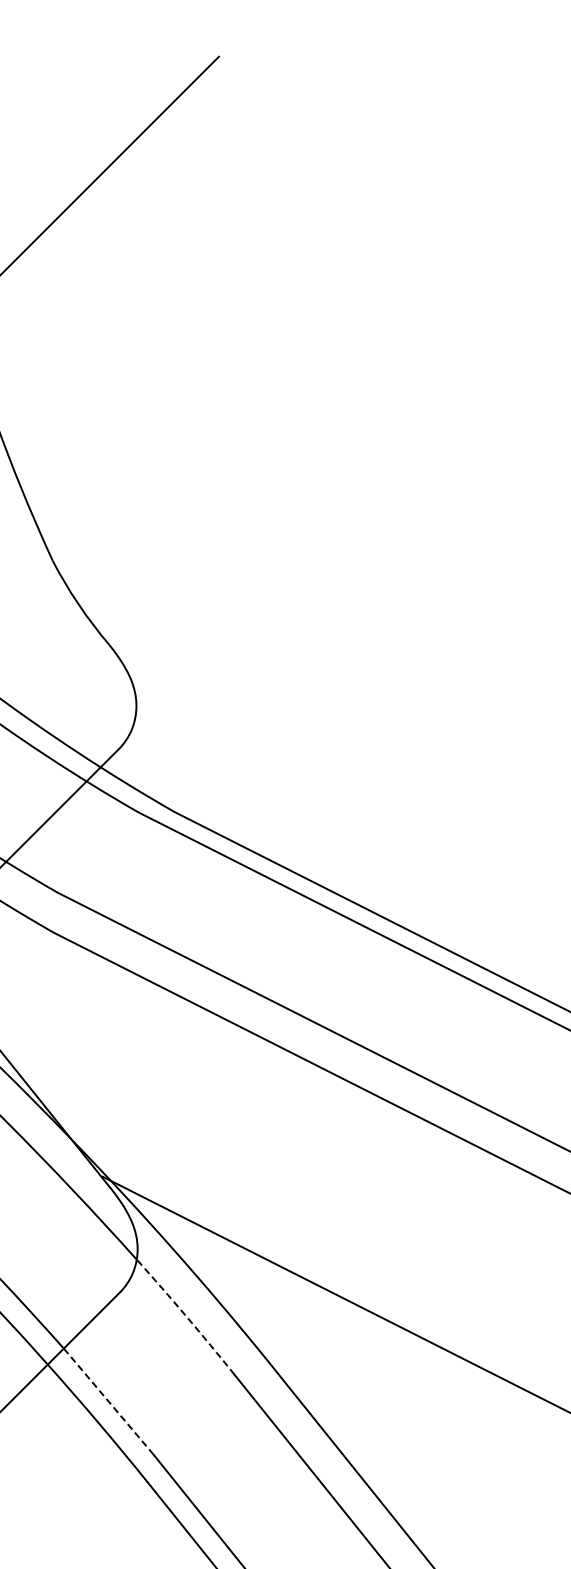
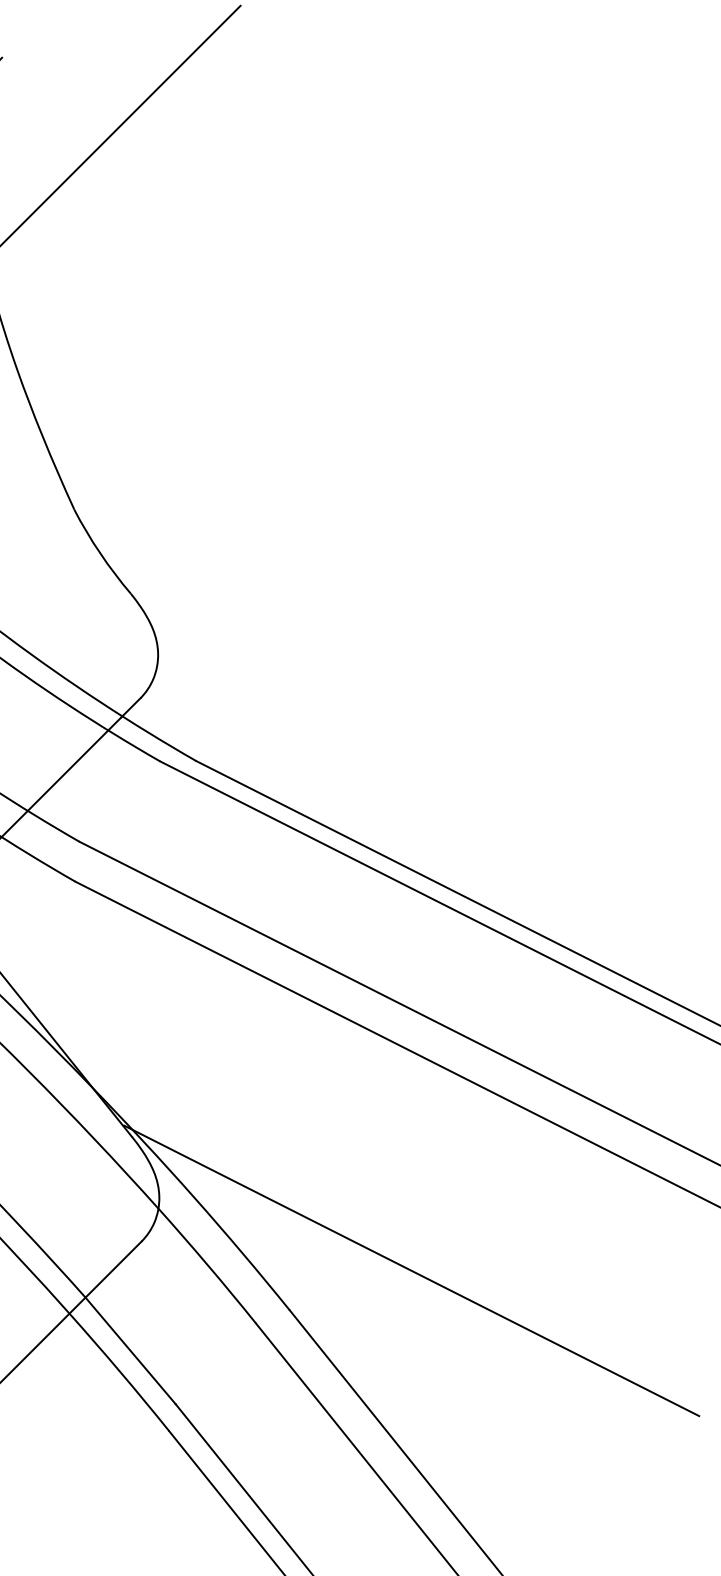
arc: (186, 1316) -> (208, 1265), dashed -> solid
line: (108, 1401) -> (130, 1350), dashed -> solid

